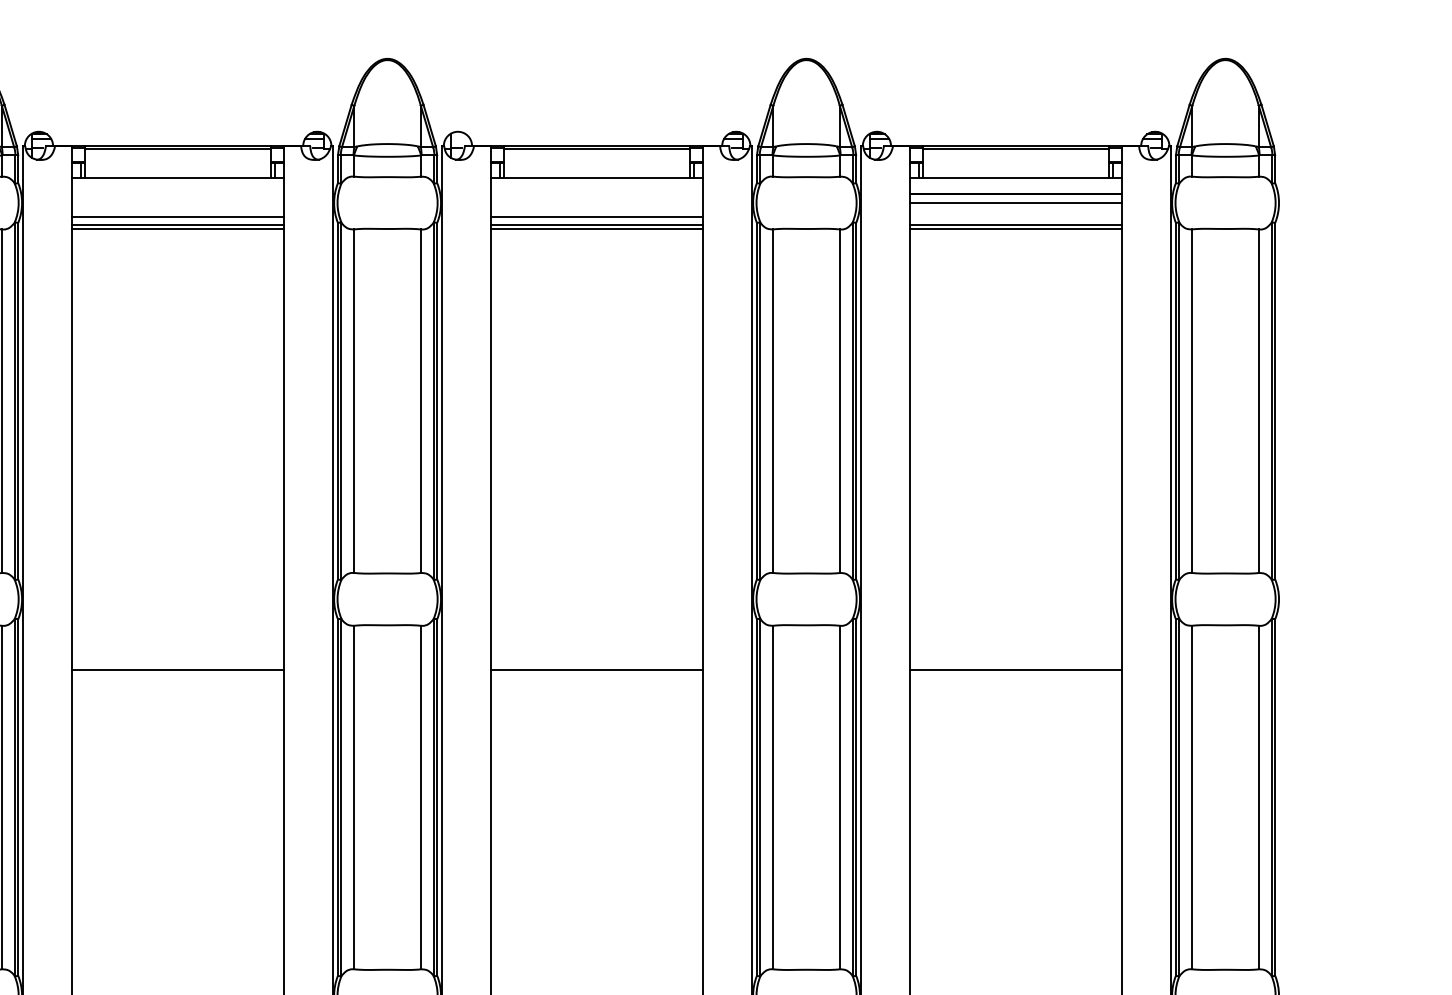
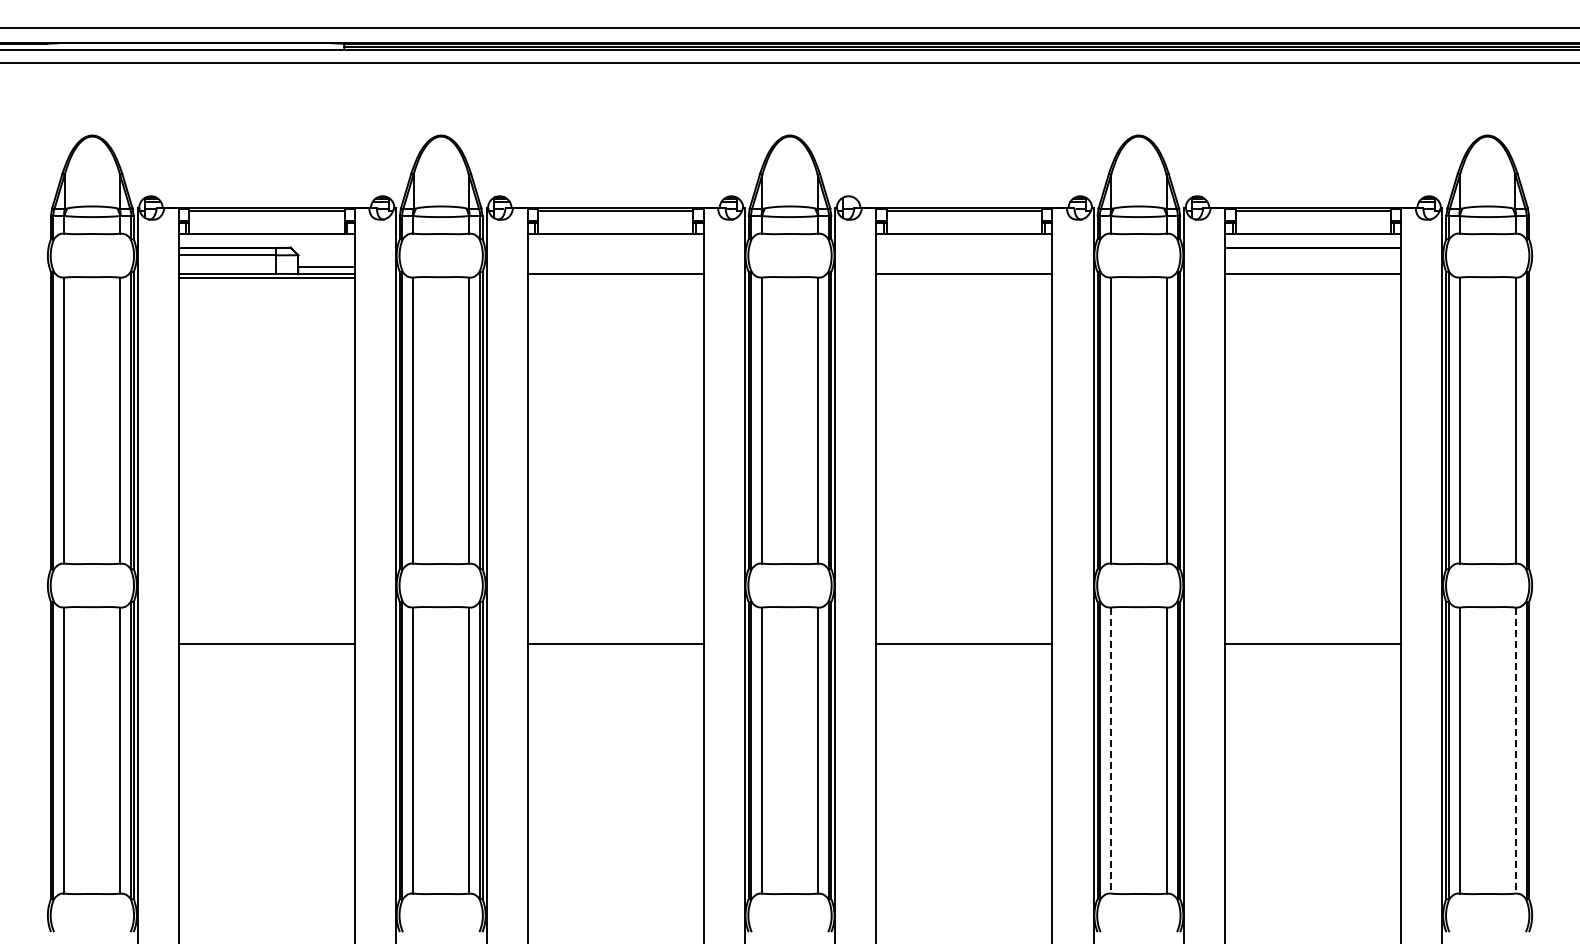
line: (1016, 202) -> (1313, 255), removed
line: (177, 216) -> (615, 266), removed
line: (597, 216) -> (964, 266), removed
line: (177, 229) -> (615, 277), removed
line: (597, 229) -> (964, 277), removed
line: (1016, 229) -> (1313, 277), removed
line: (772, 797) -> (1110, 750), solid -> dashed
line: (1258, 797) -> (1515, 750), solid -> dashed

